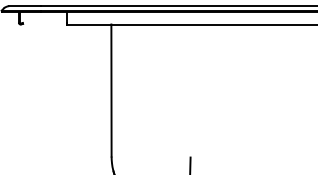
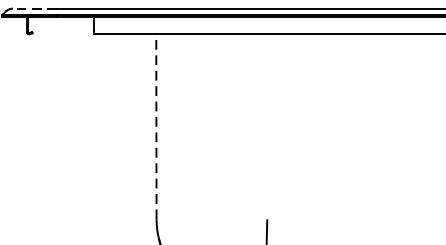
line: (24, 6) -> (34, 8), solid -> dashed
line: (111, 90) -> (156, 126), solid -> dashed

